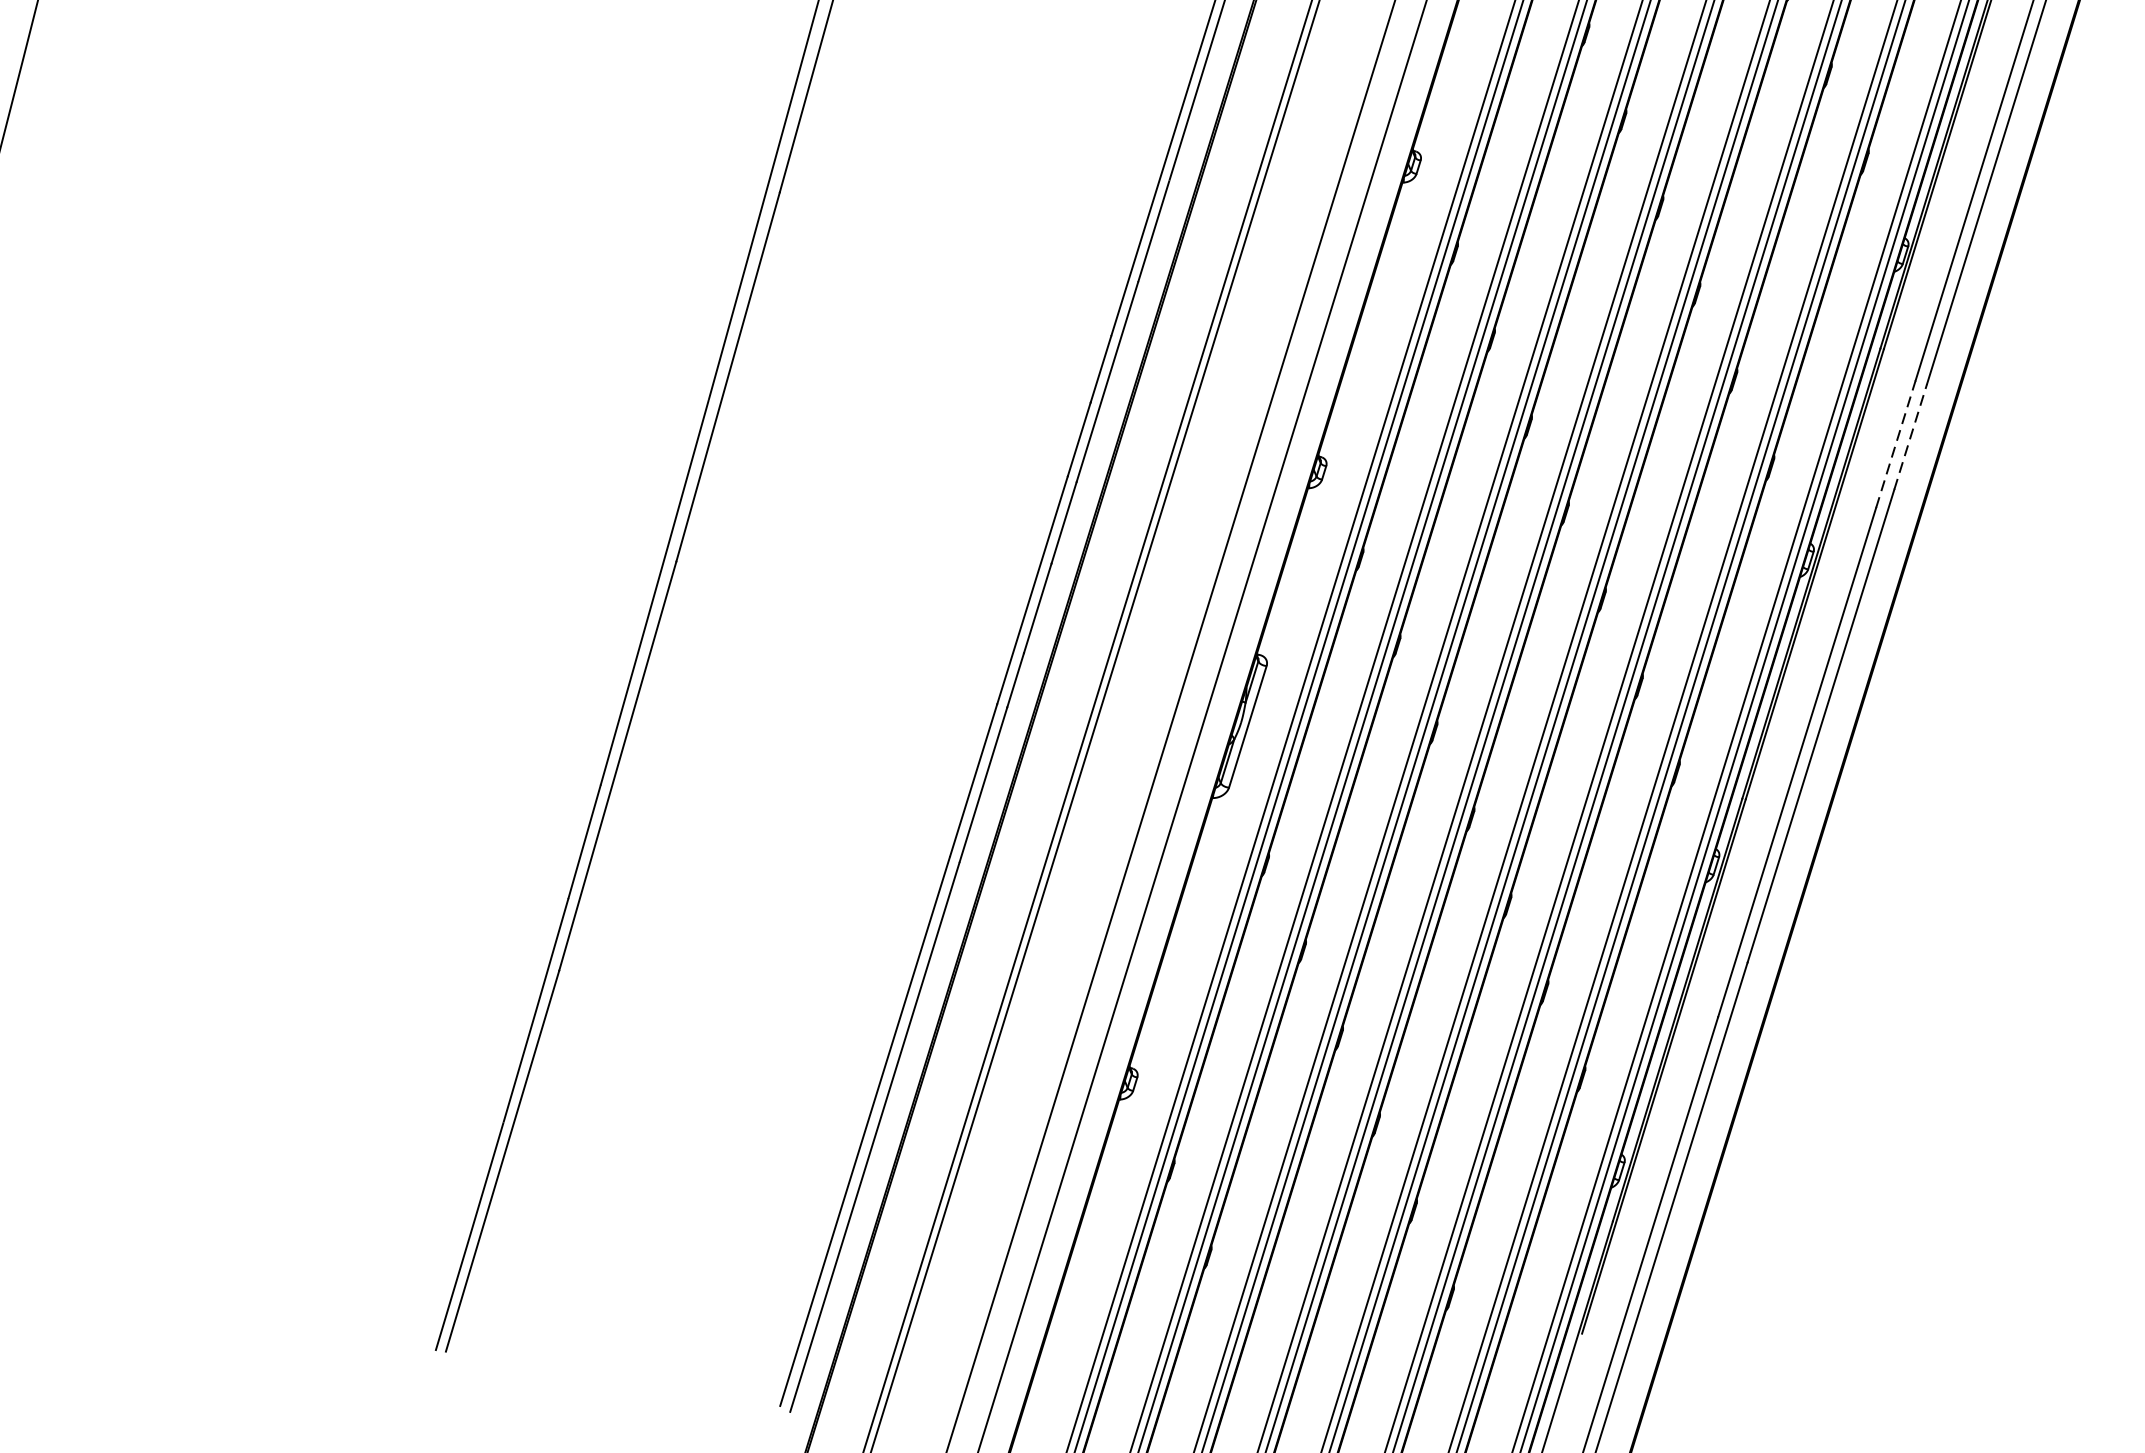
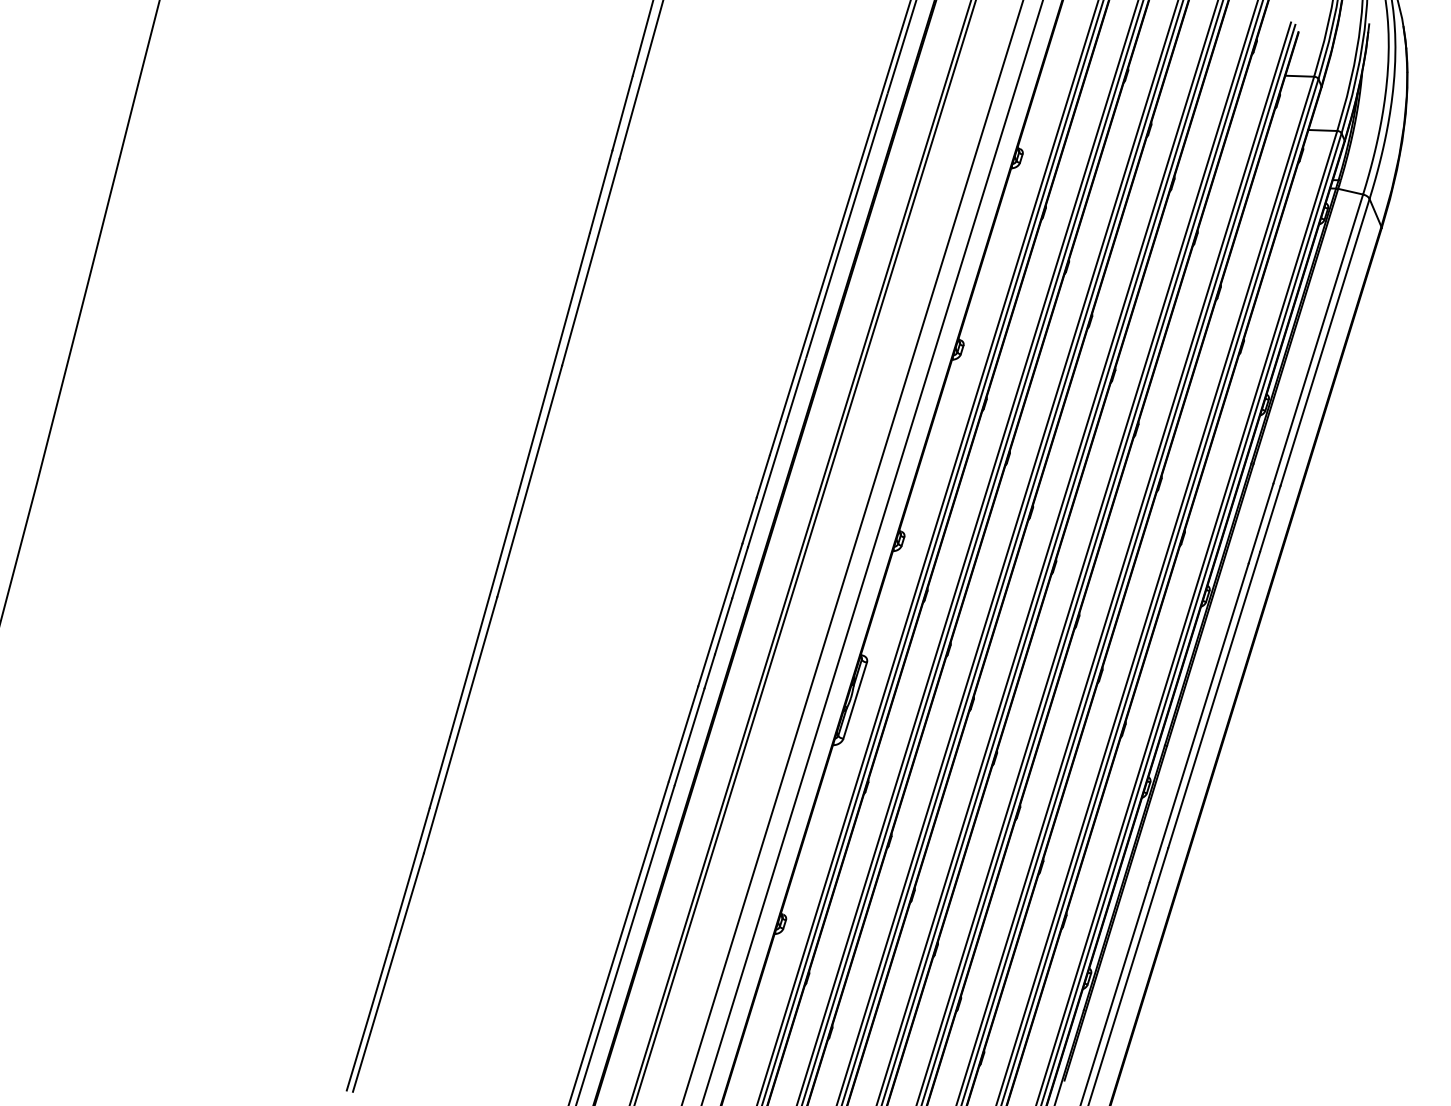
line: (1910, 436) -> (1270, 518), dashed -> solid
line: (1896, 444) -> (1261, 523), dashed -> solid

